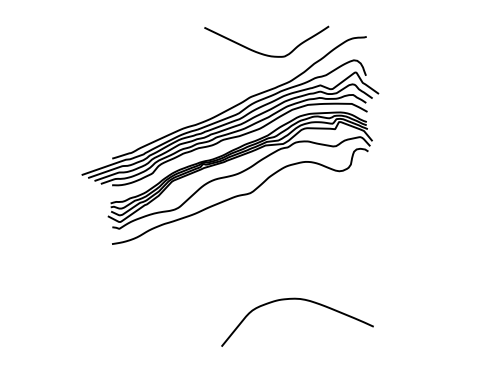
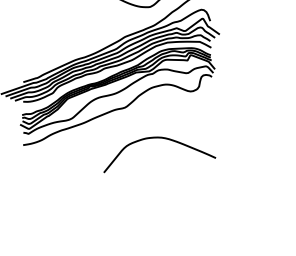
curve: (301, 300) -> (162, 138), moved

